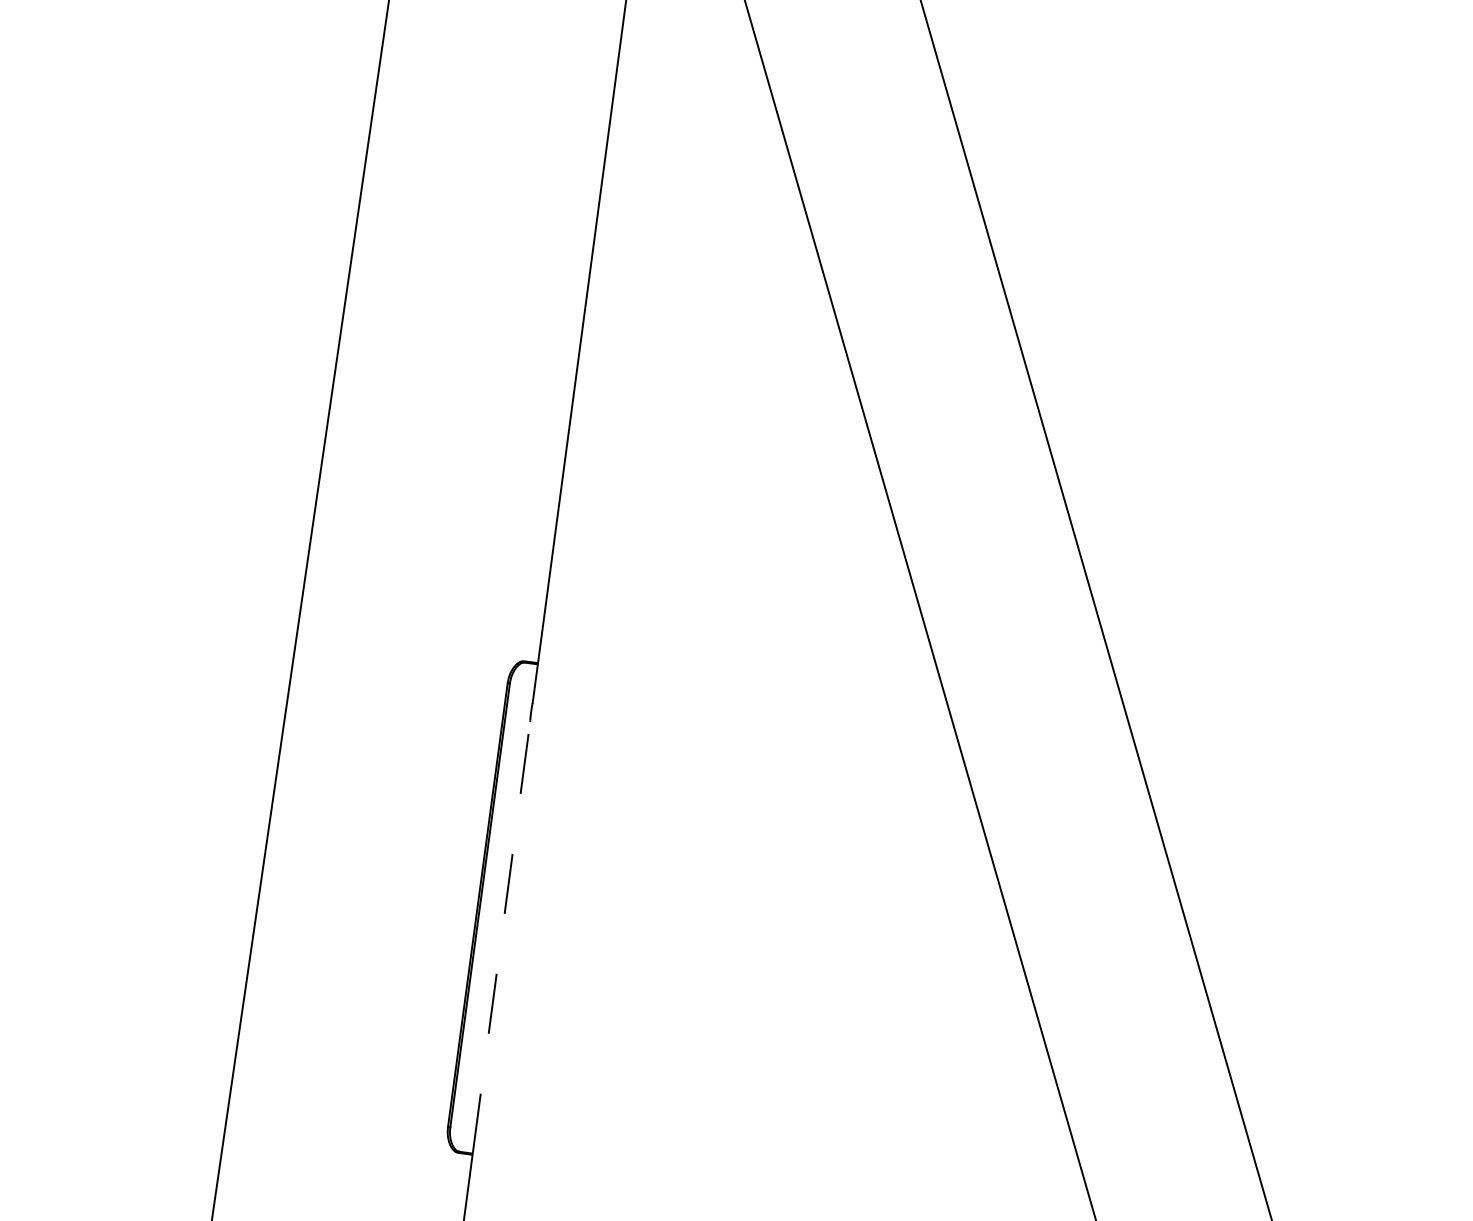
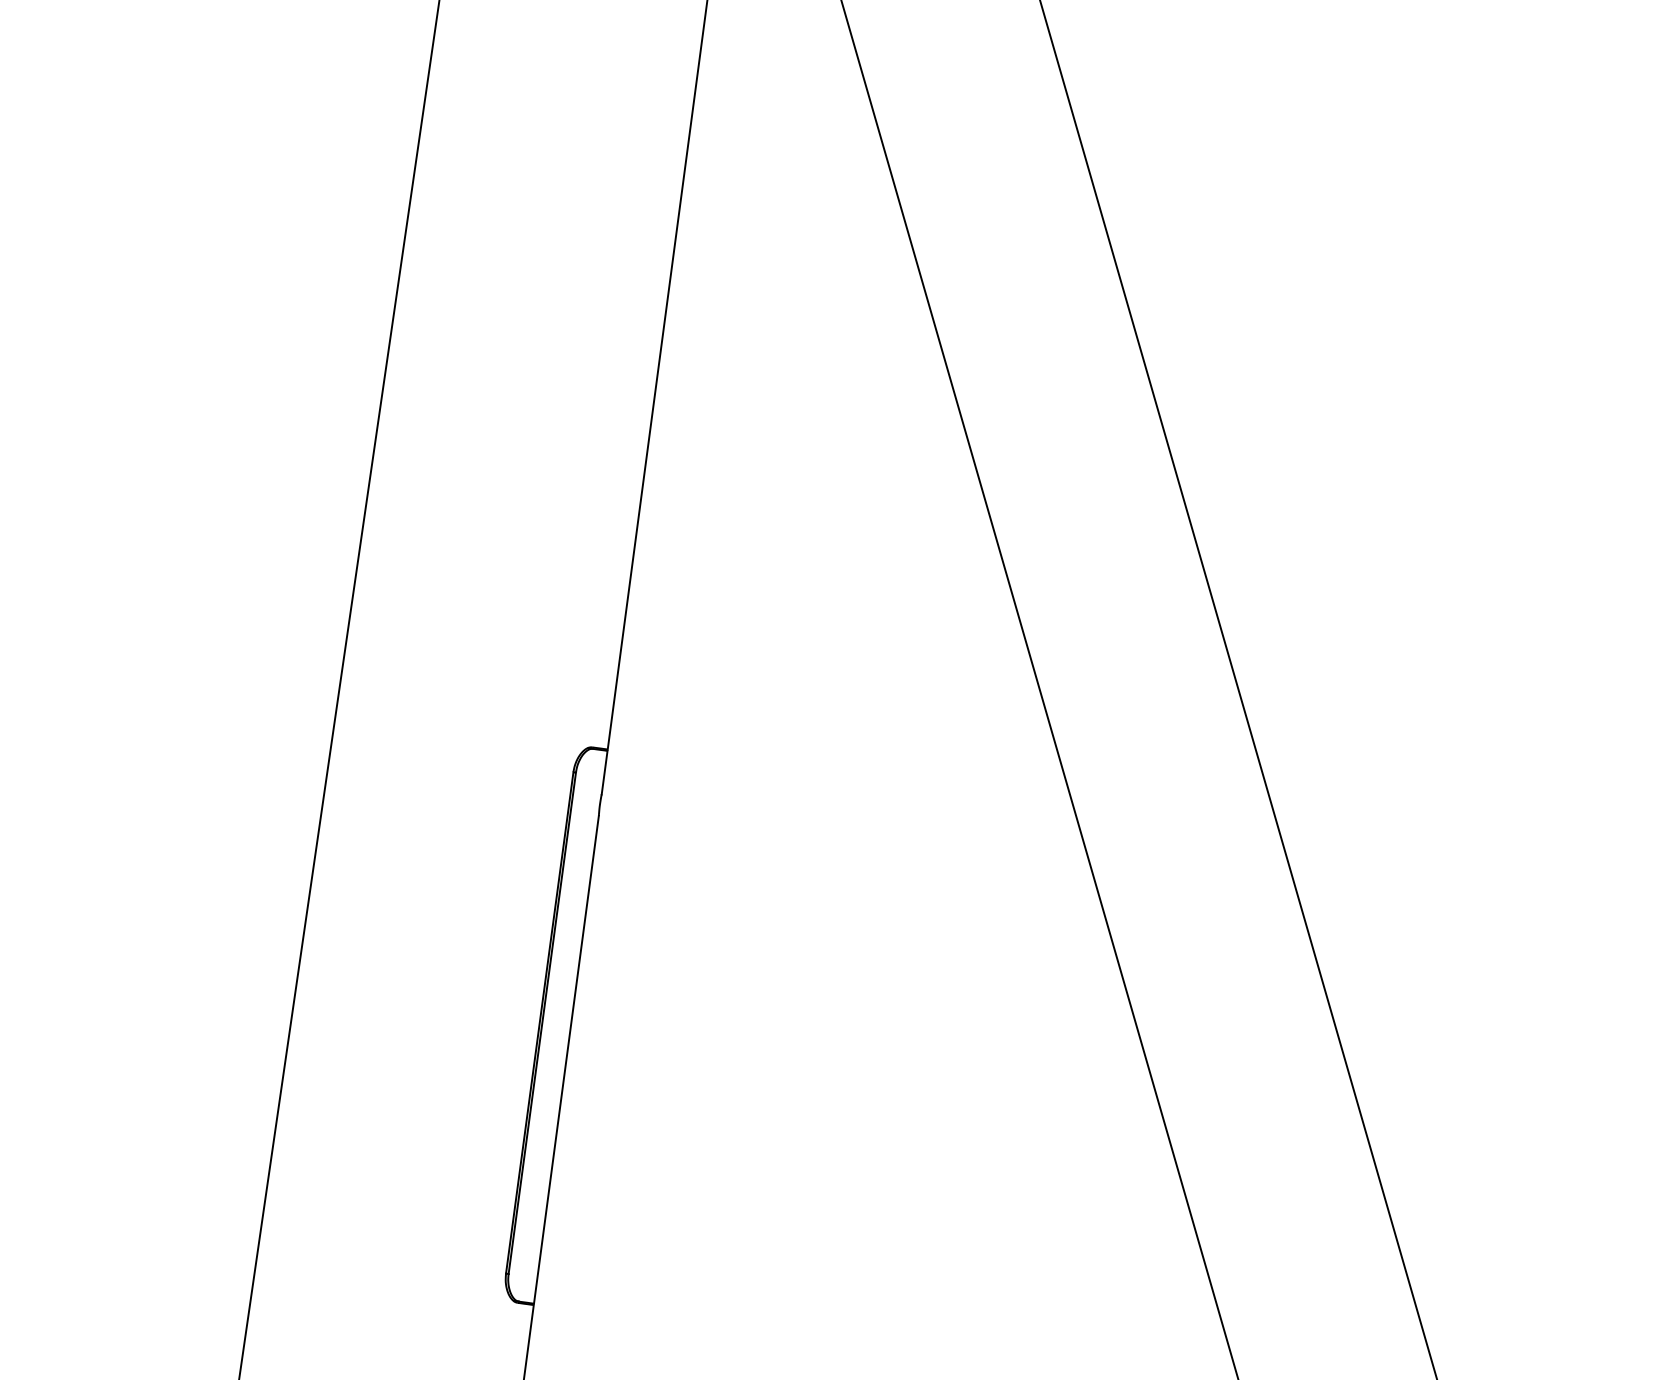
line: (501, 937) -> (566, 1059), dashed -> solid

